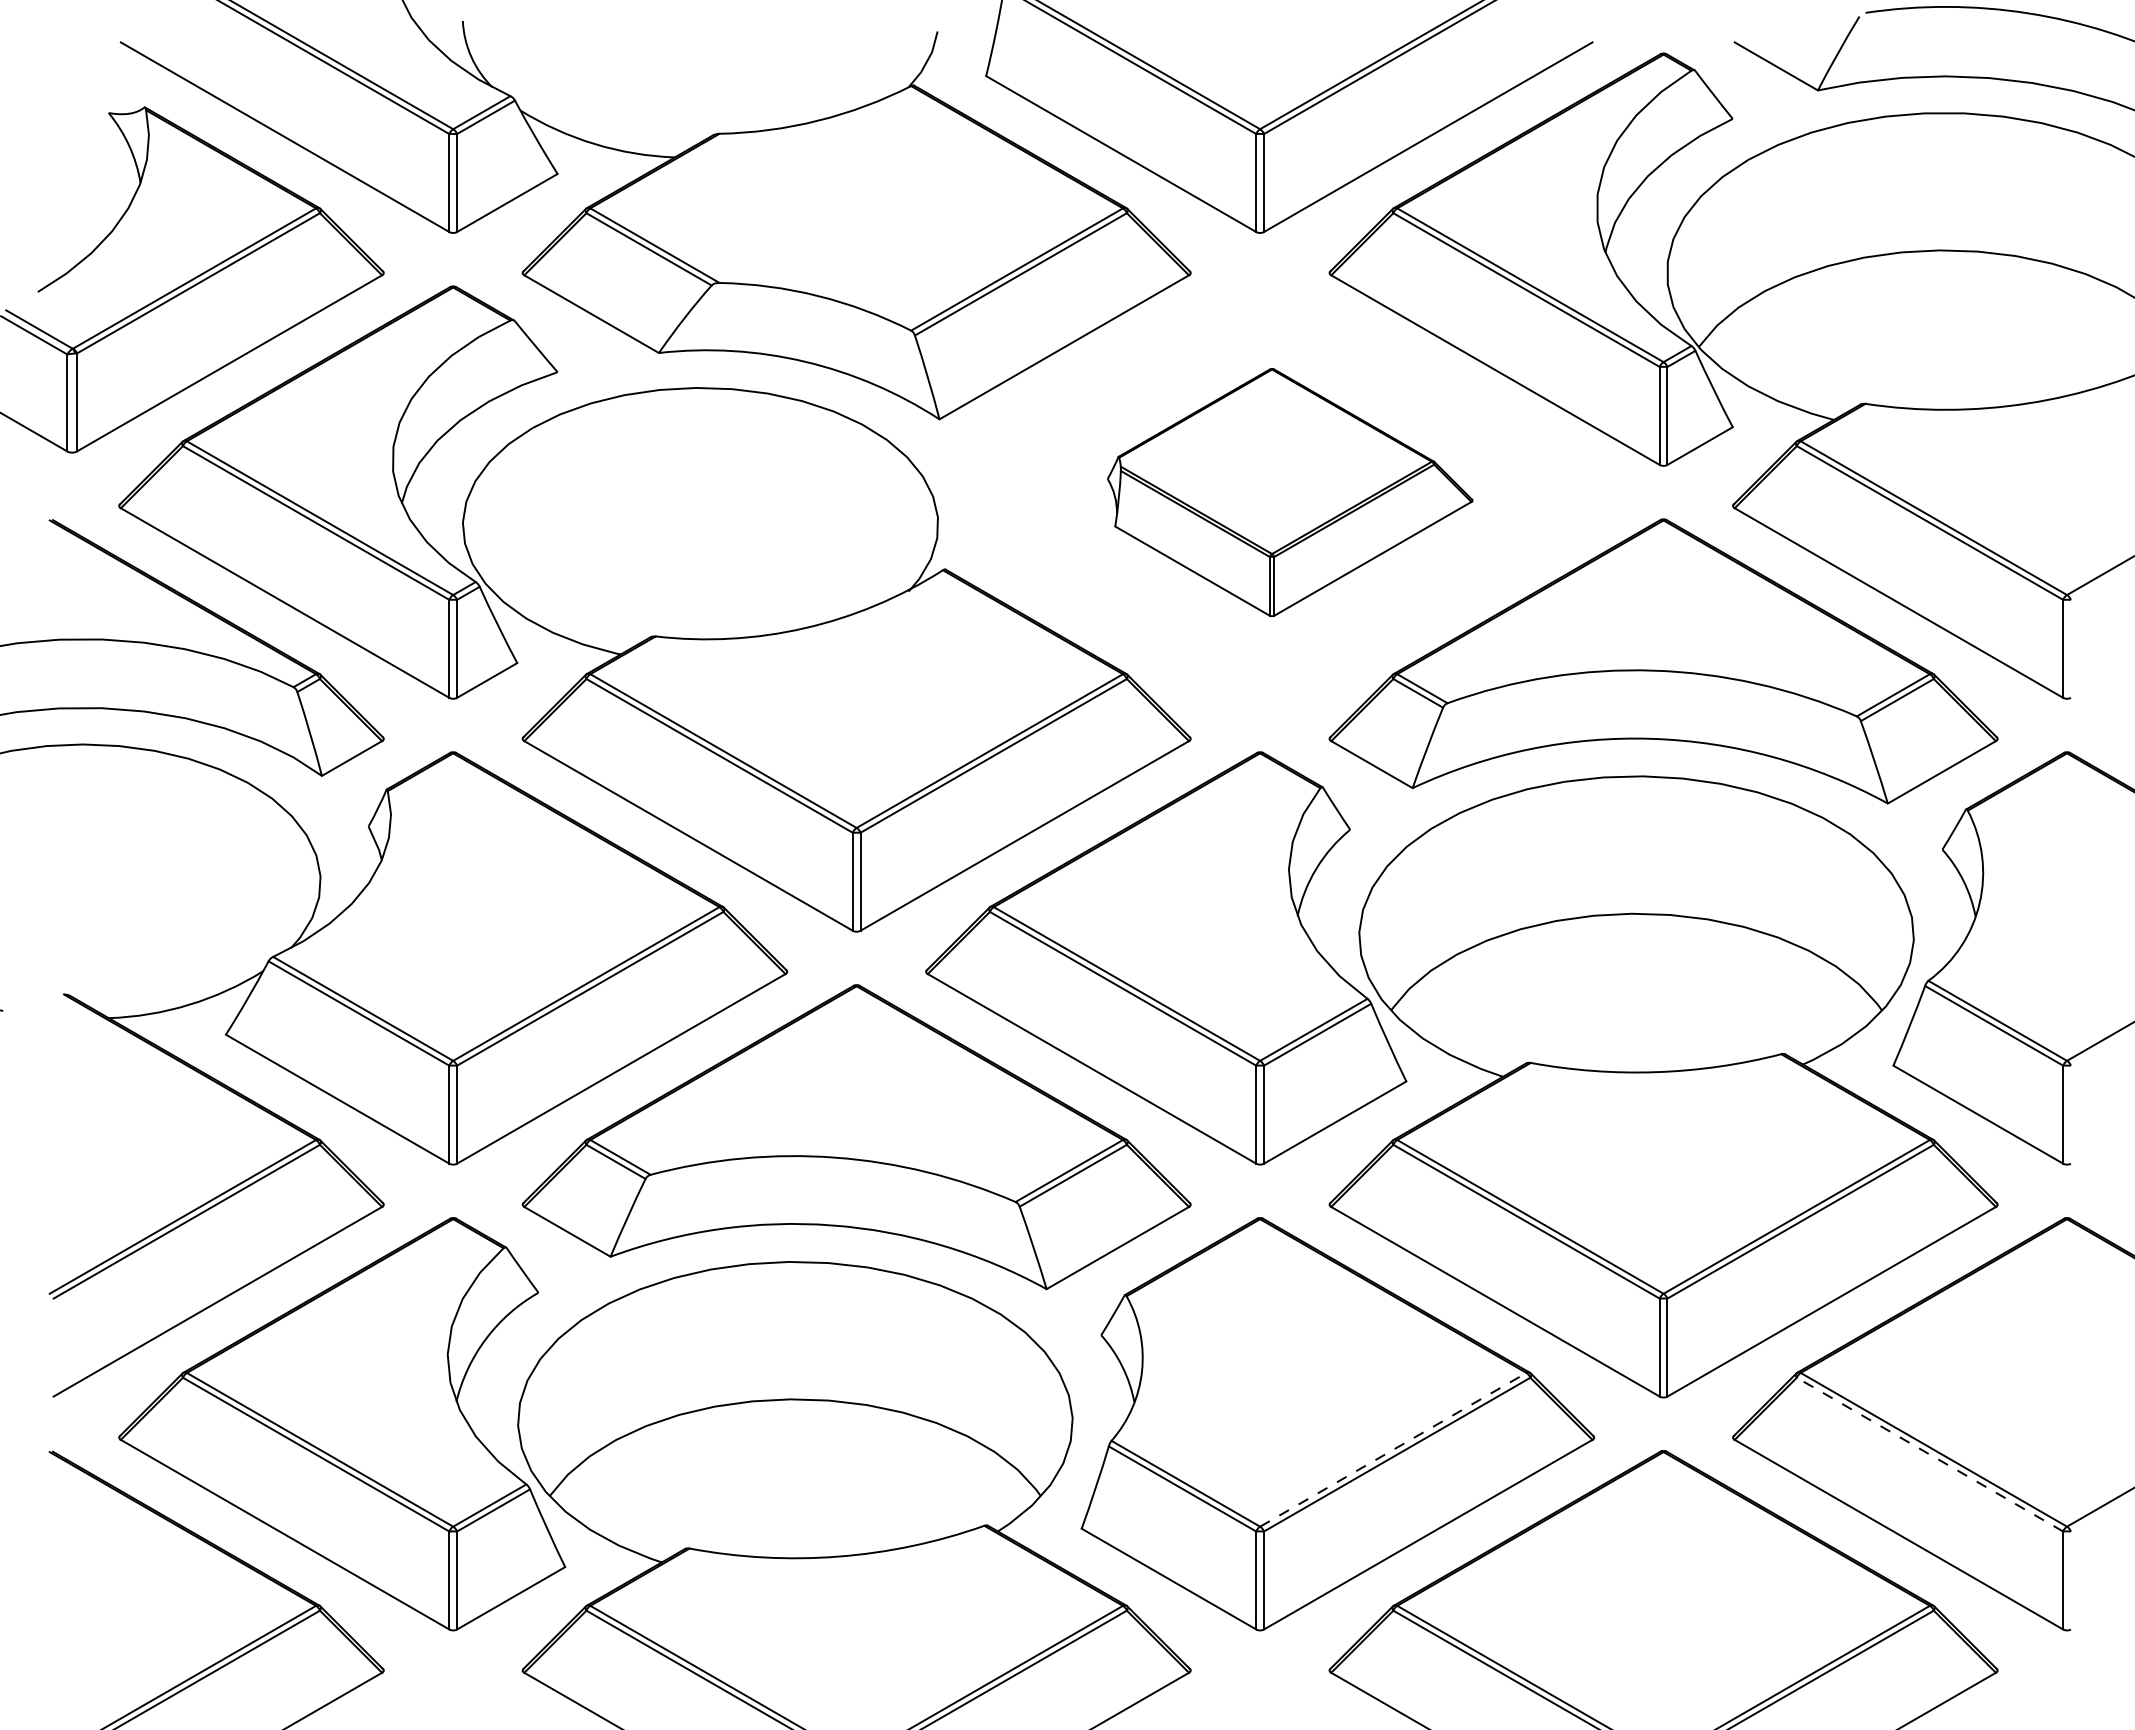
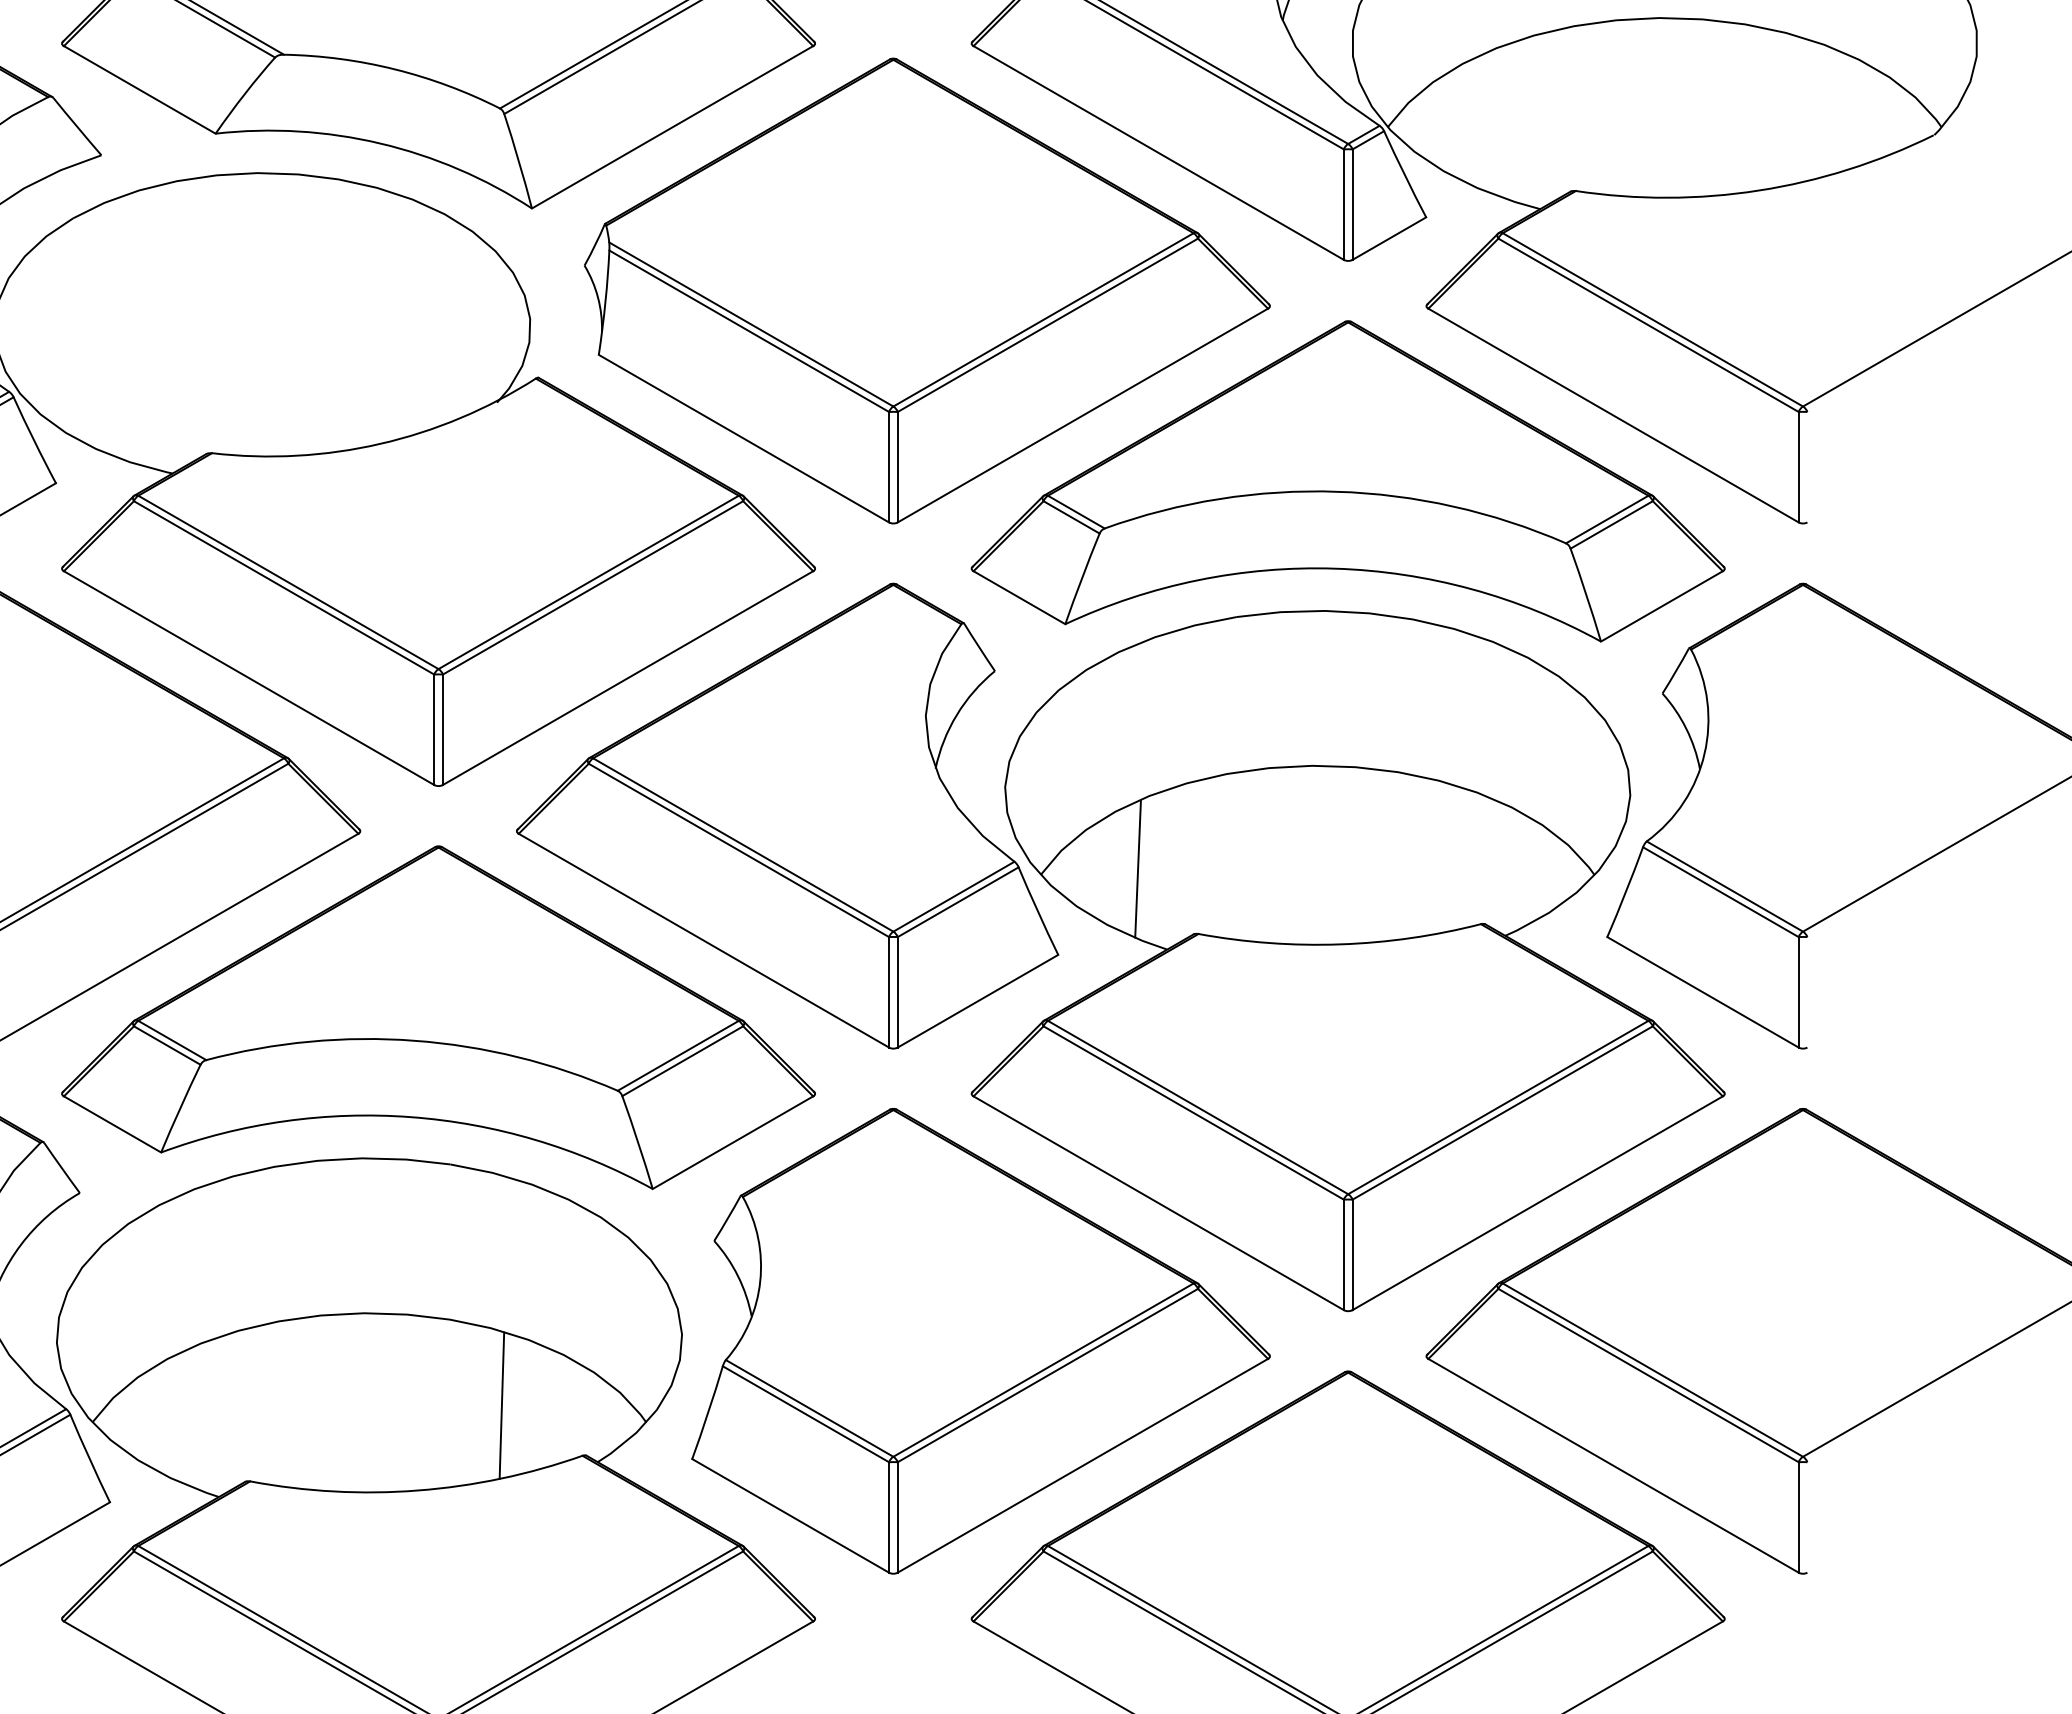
part: (1289, 492) -> (926, 290), size x1.67
line: (1476, 1005) -> (1137, 869), added
line: (1393, 1449) -> (1043, 1369), dashed -> solid
line: (1930, 1454) -> (1649, 1375), dashed -> solid
line: (912, 1481) -> (501, 1405), added

